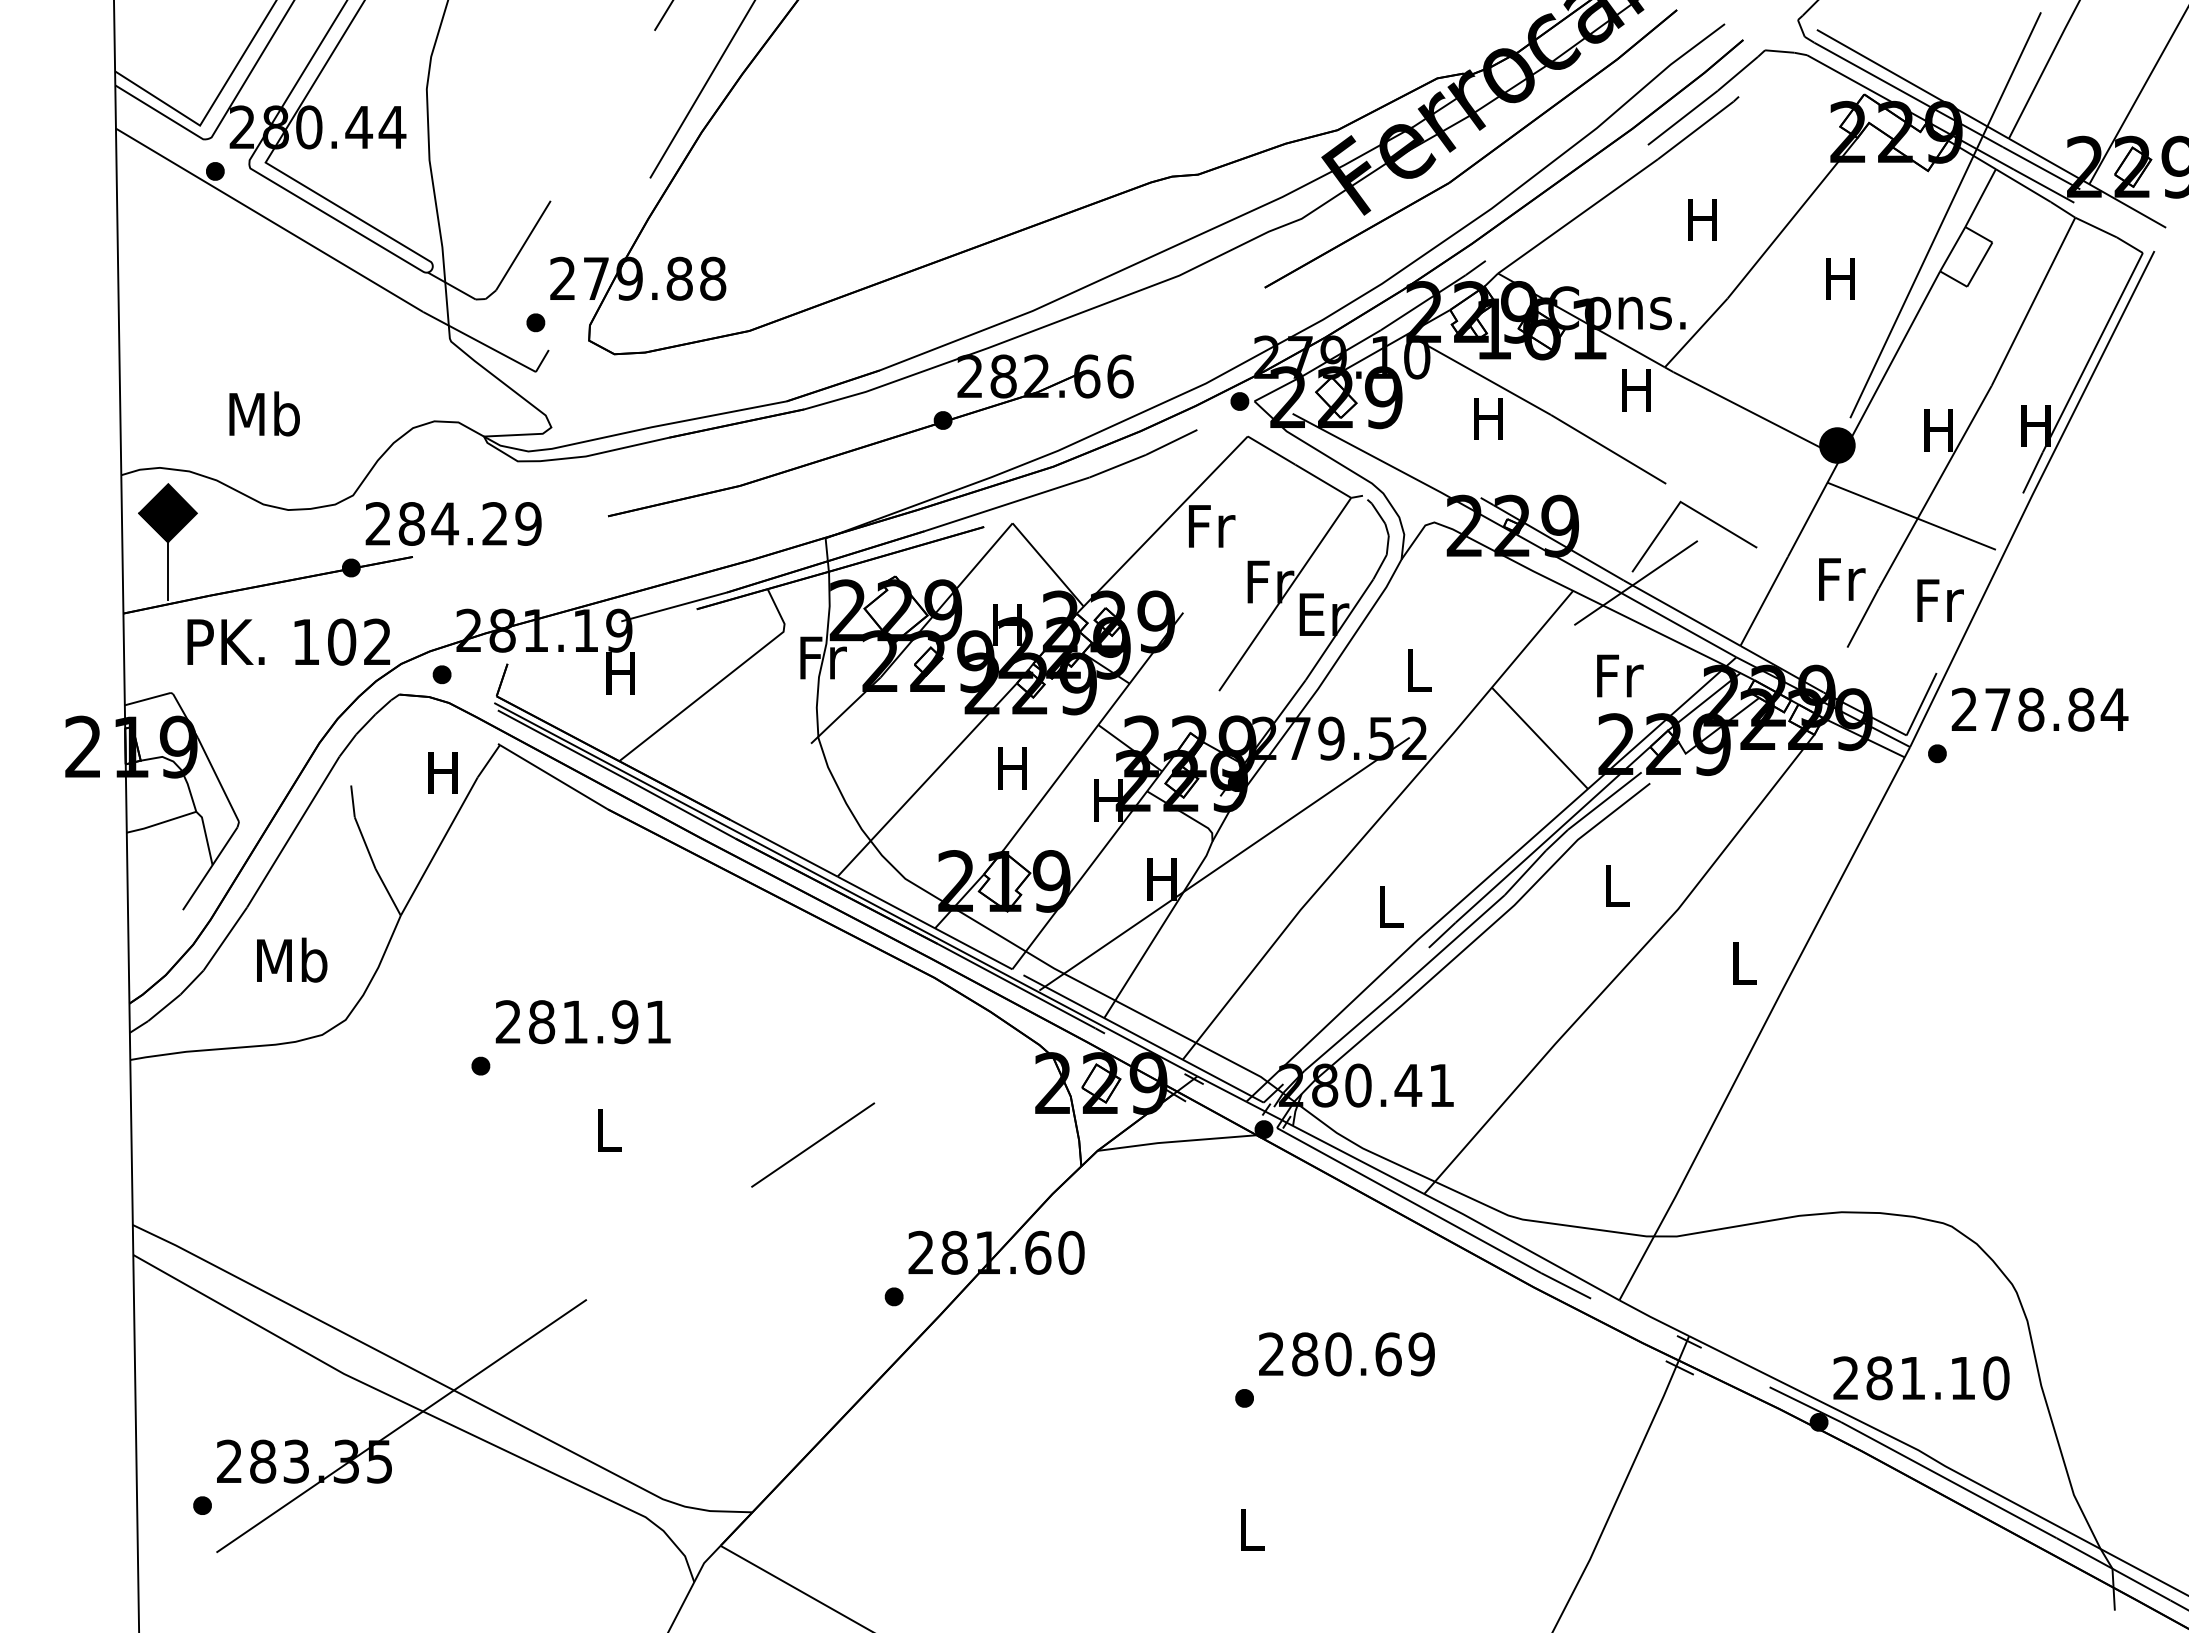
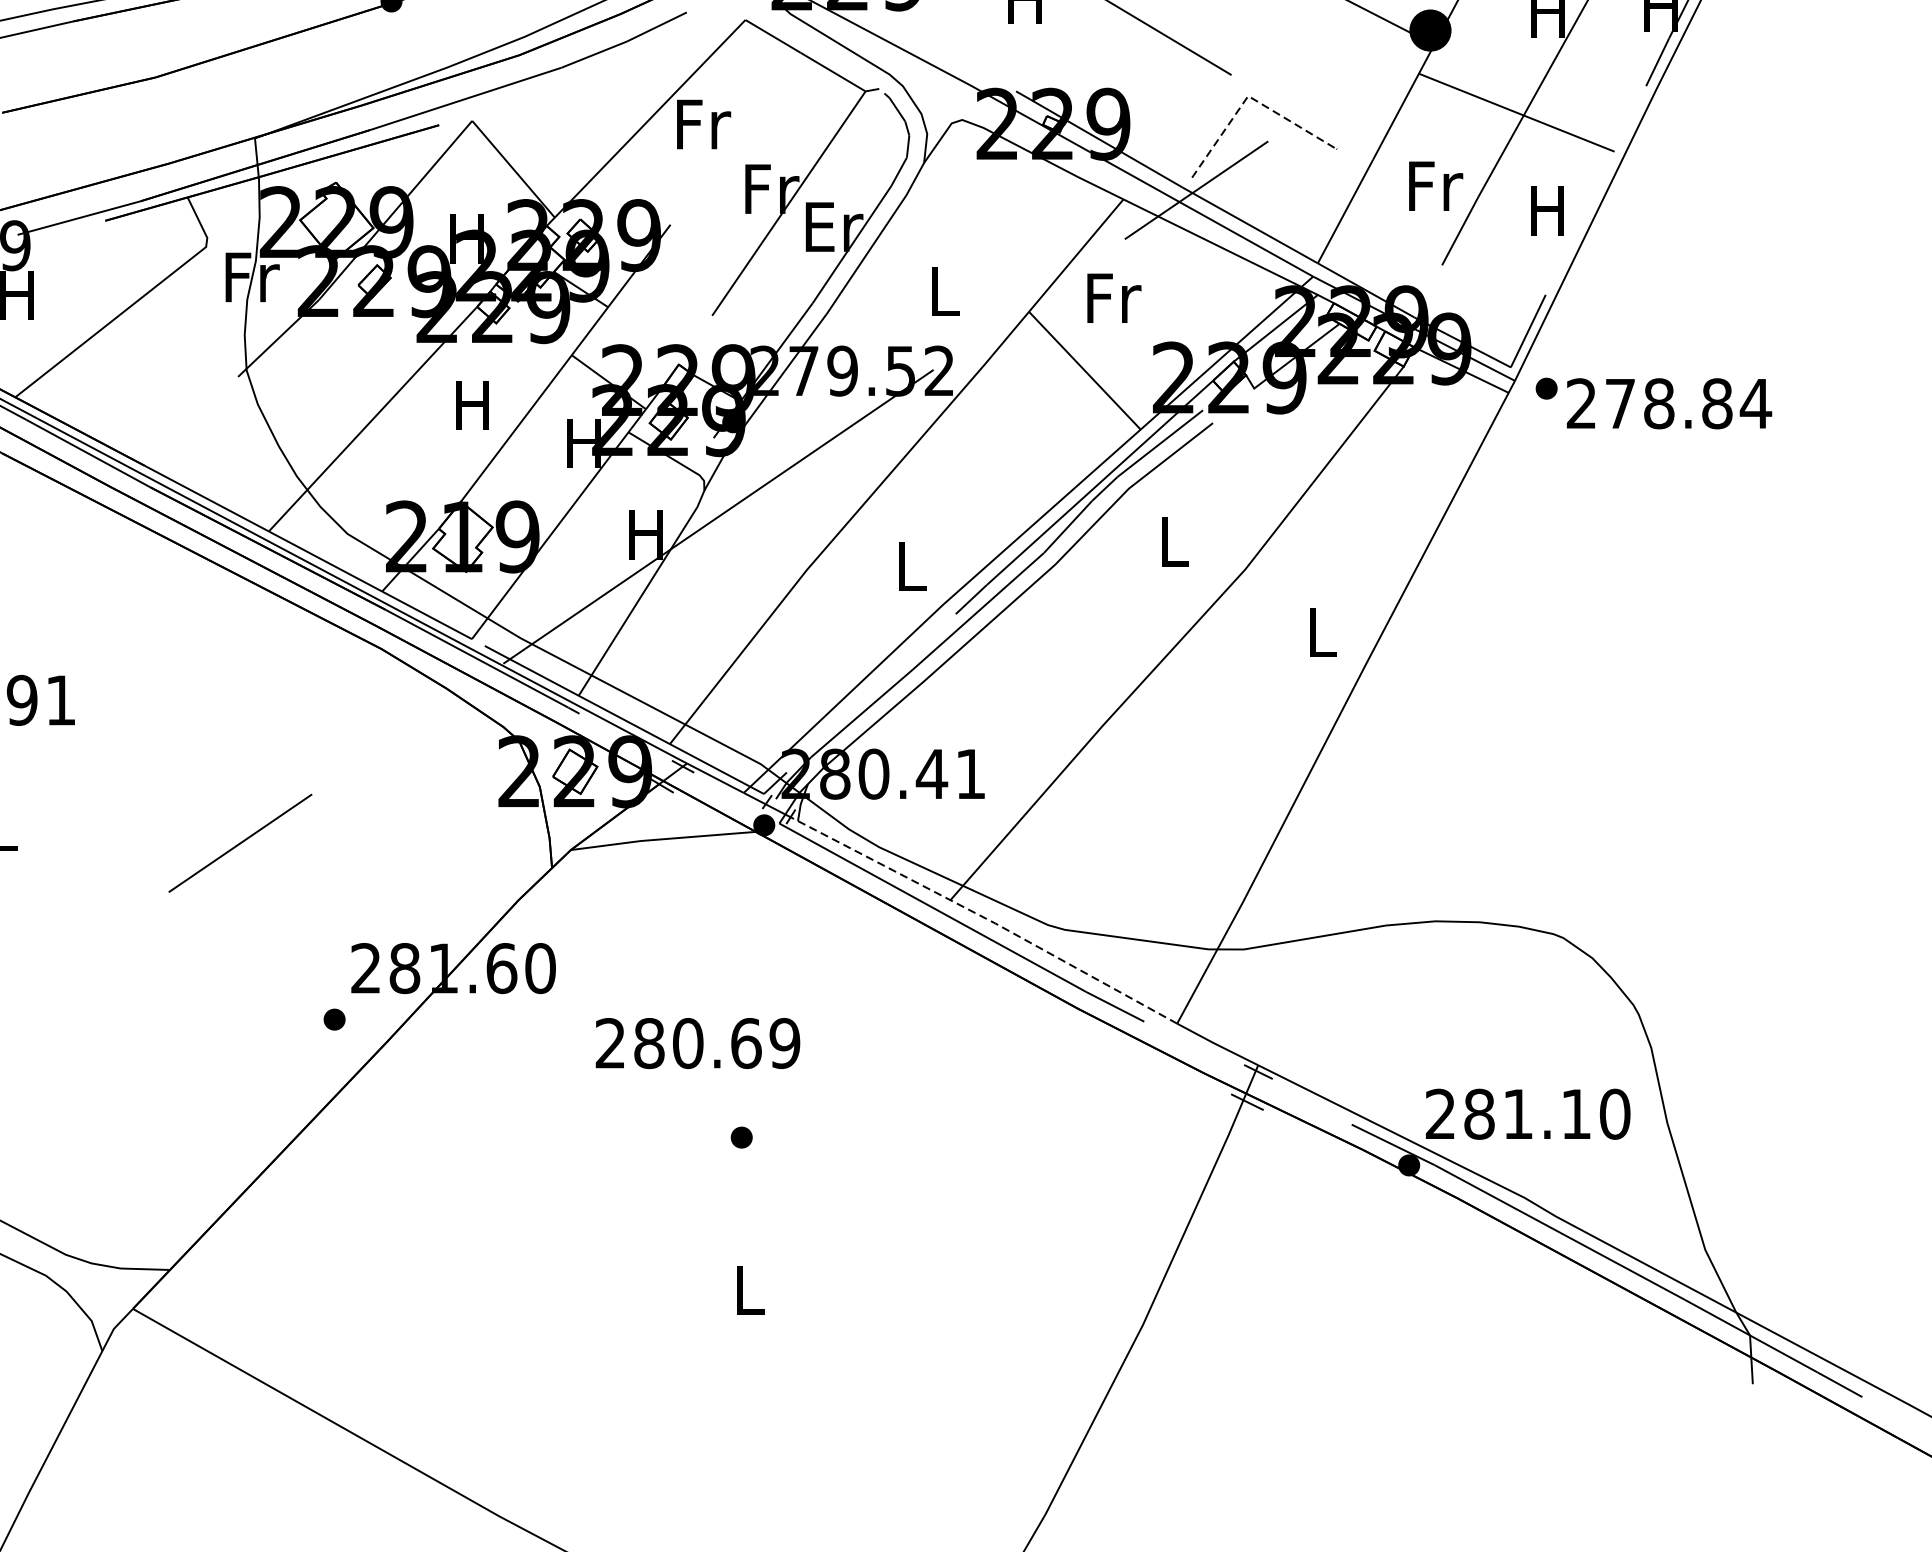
line: (1682, 502) -> (1250, 96), solid -> dashed
text: (1940, 600) -> (1550, 210), Fr -> H
text: (1620, 675) -> (1114, 297), moved
text: (2039, 709) -> (1668, 403), moved
line: (1454, 1209) -> (985, 918), solid -> dashed
text: (1346, 1354) -> (697, 1043), moved

